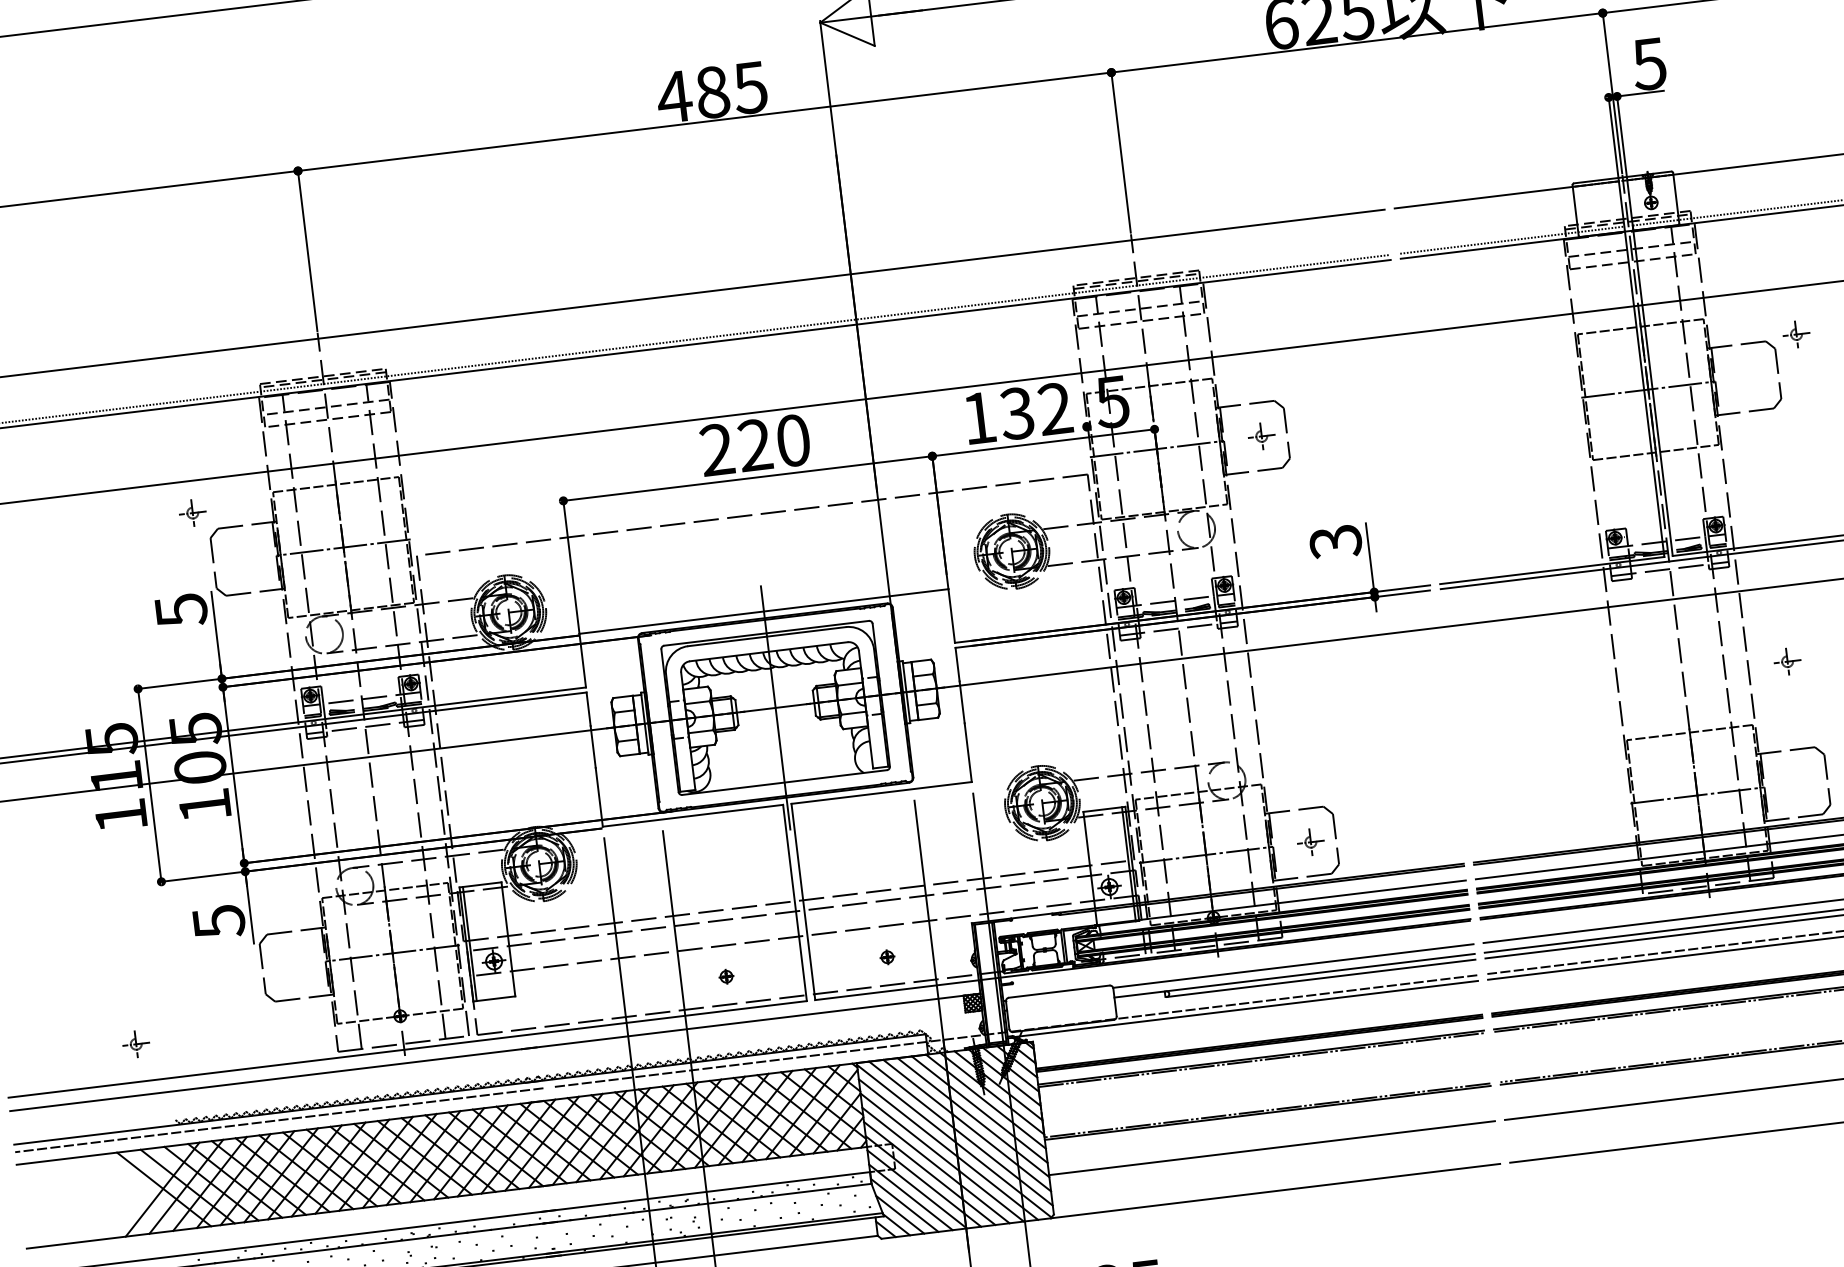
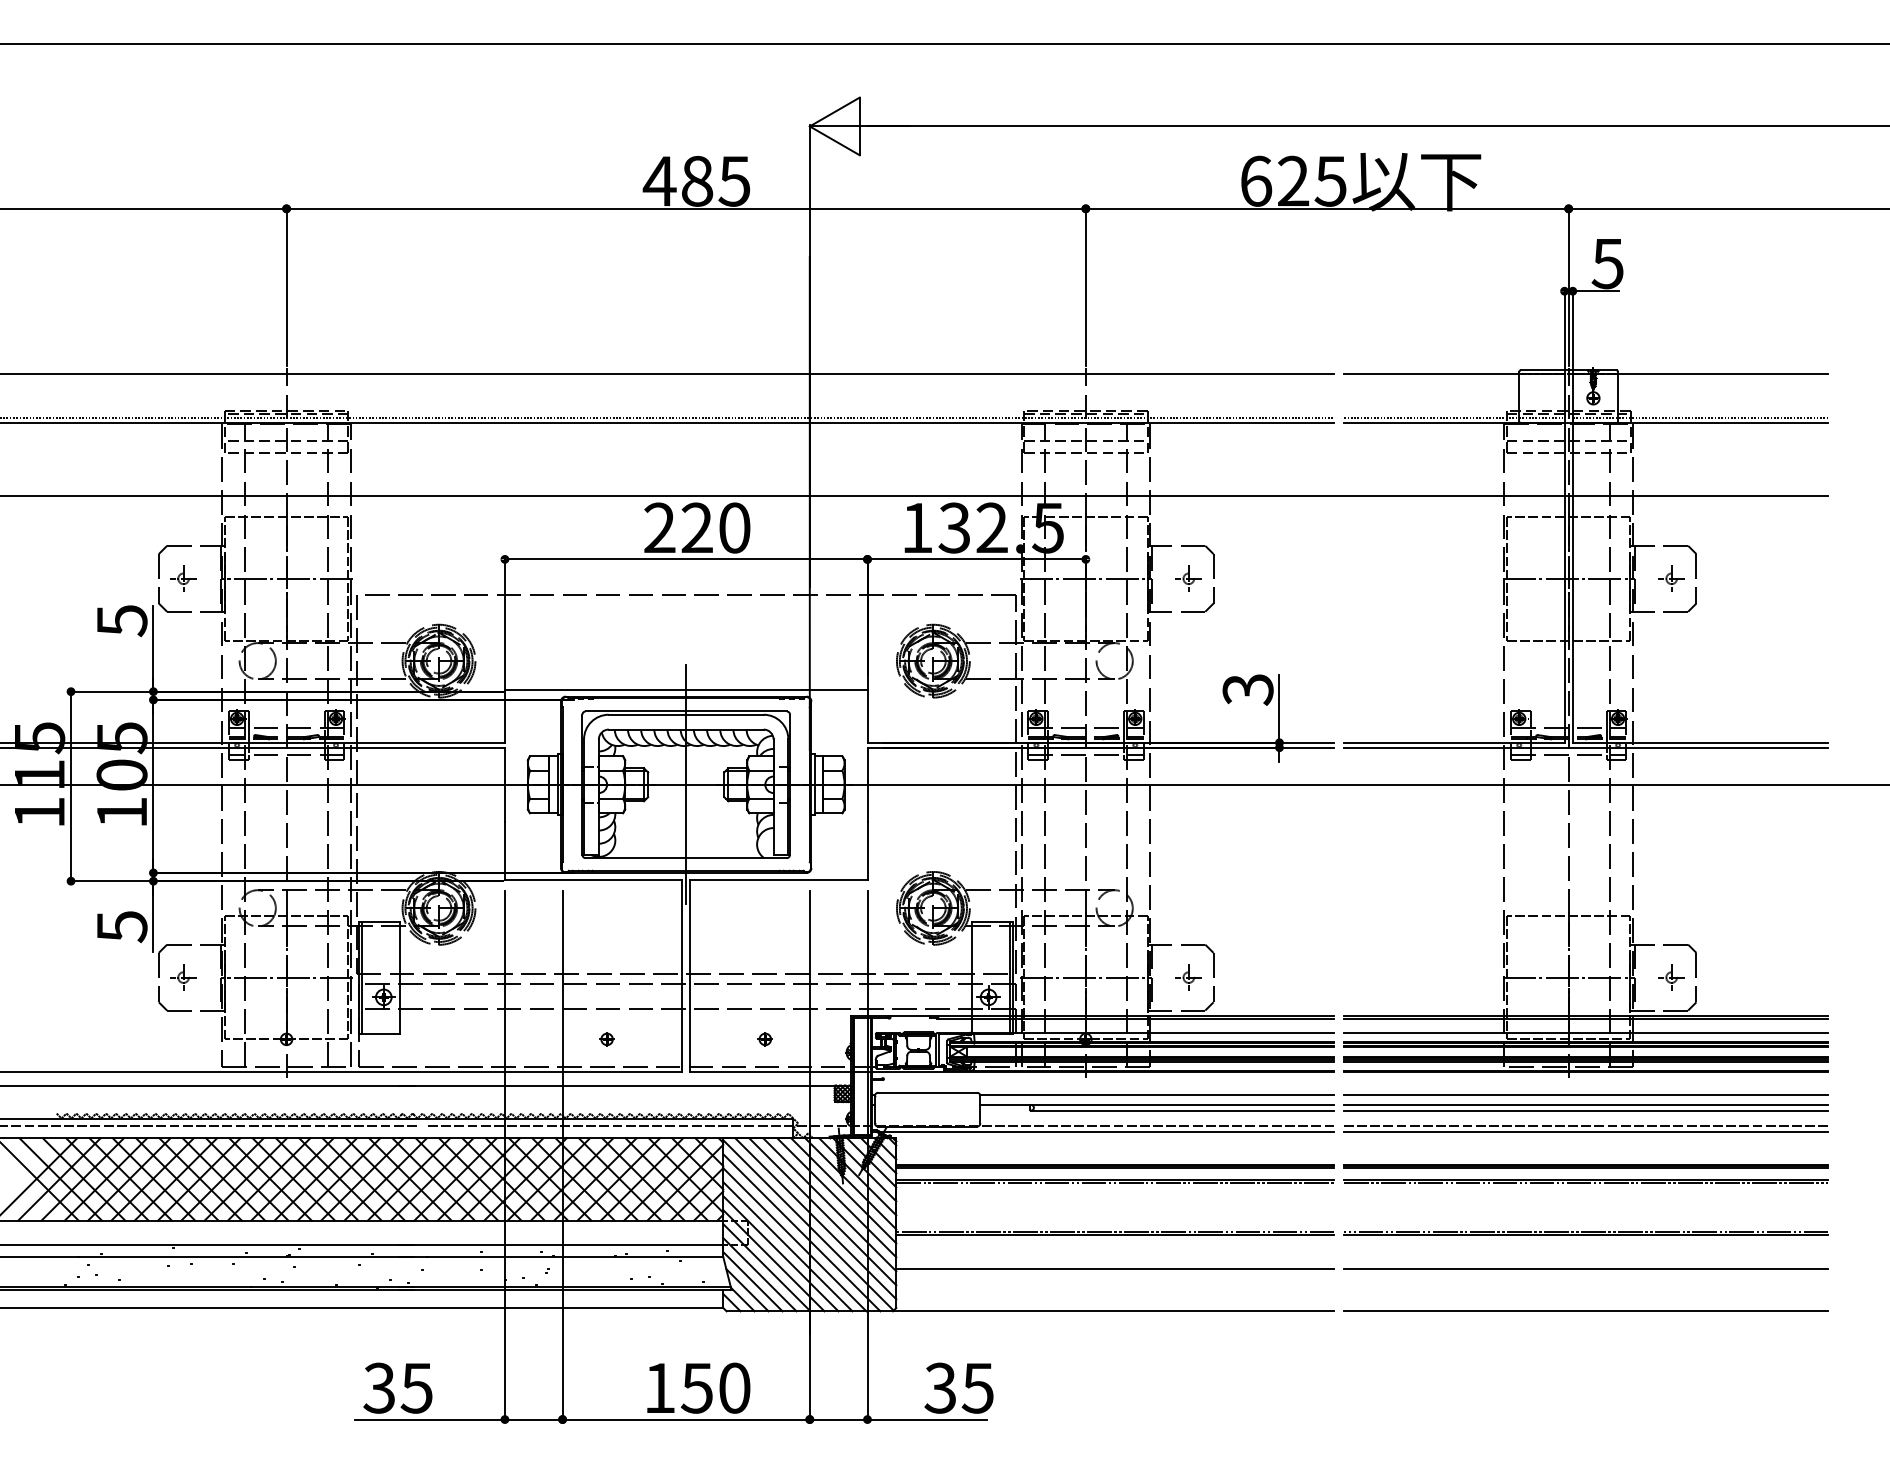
part: (1796, 334) -> (1671, 578), moved
part: (192, 512) -> (183, 578), moved
part: (1787, 661) -> (1671, 977), moved
part: (136, 1044) -> (183, 977), moved

